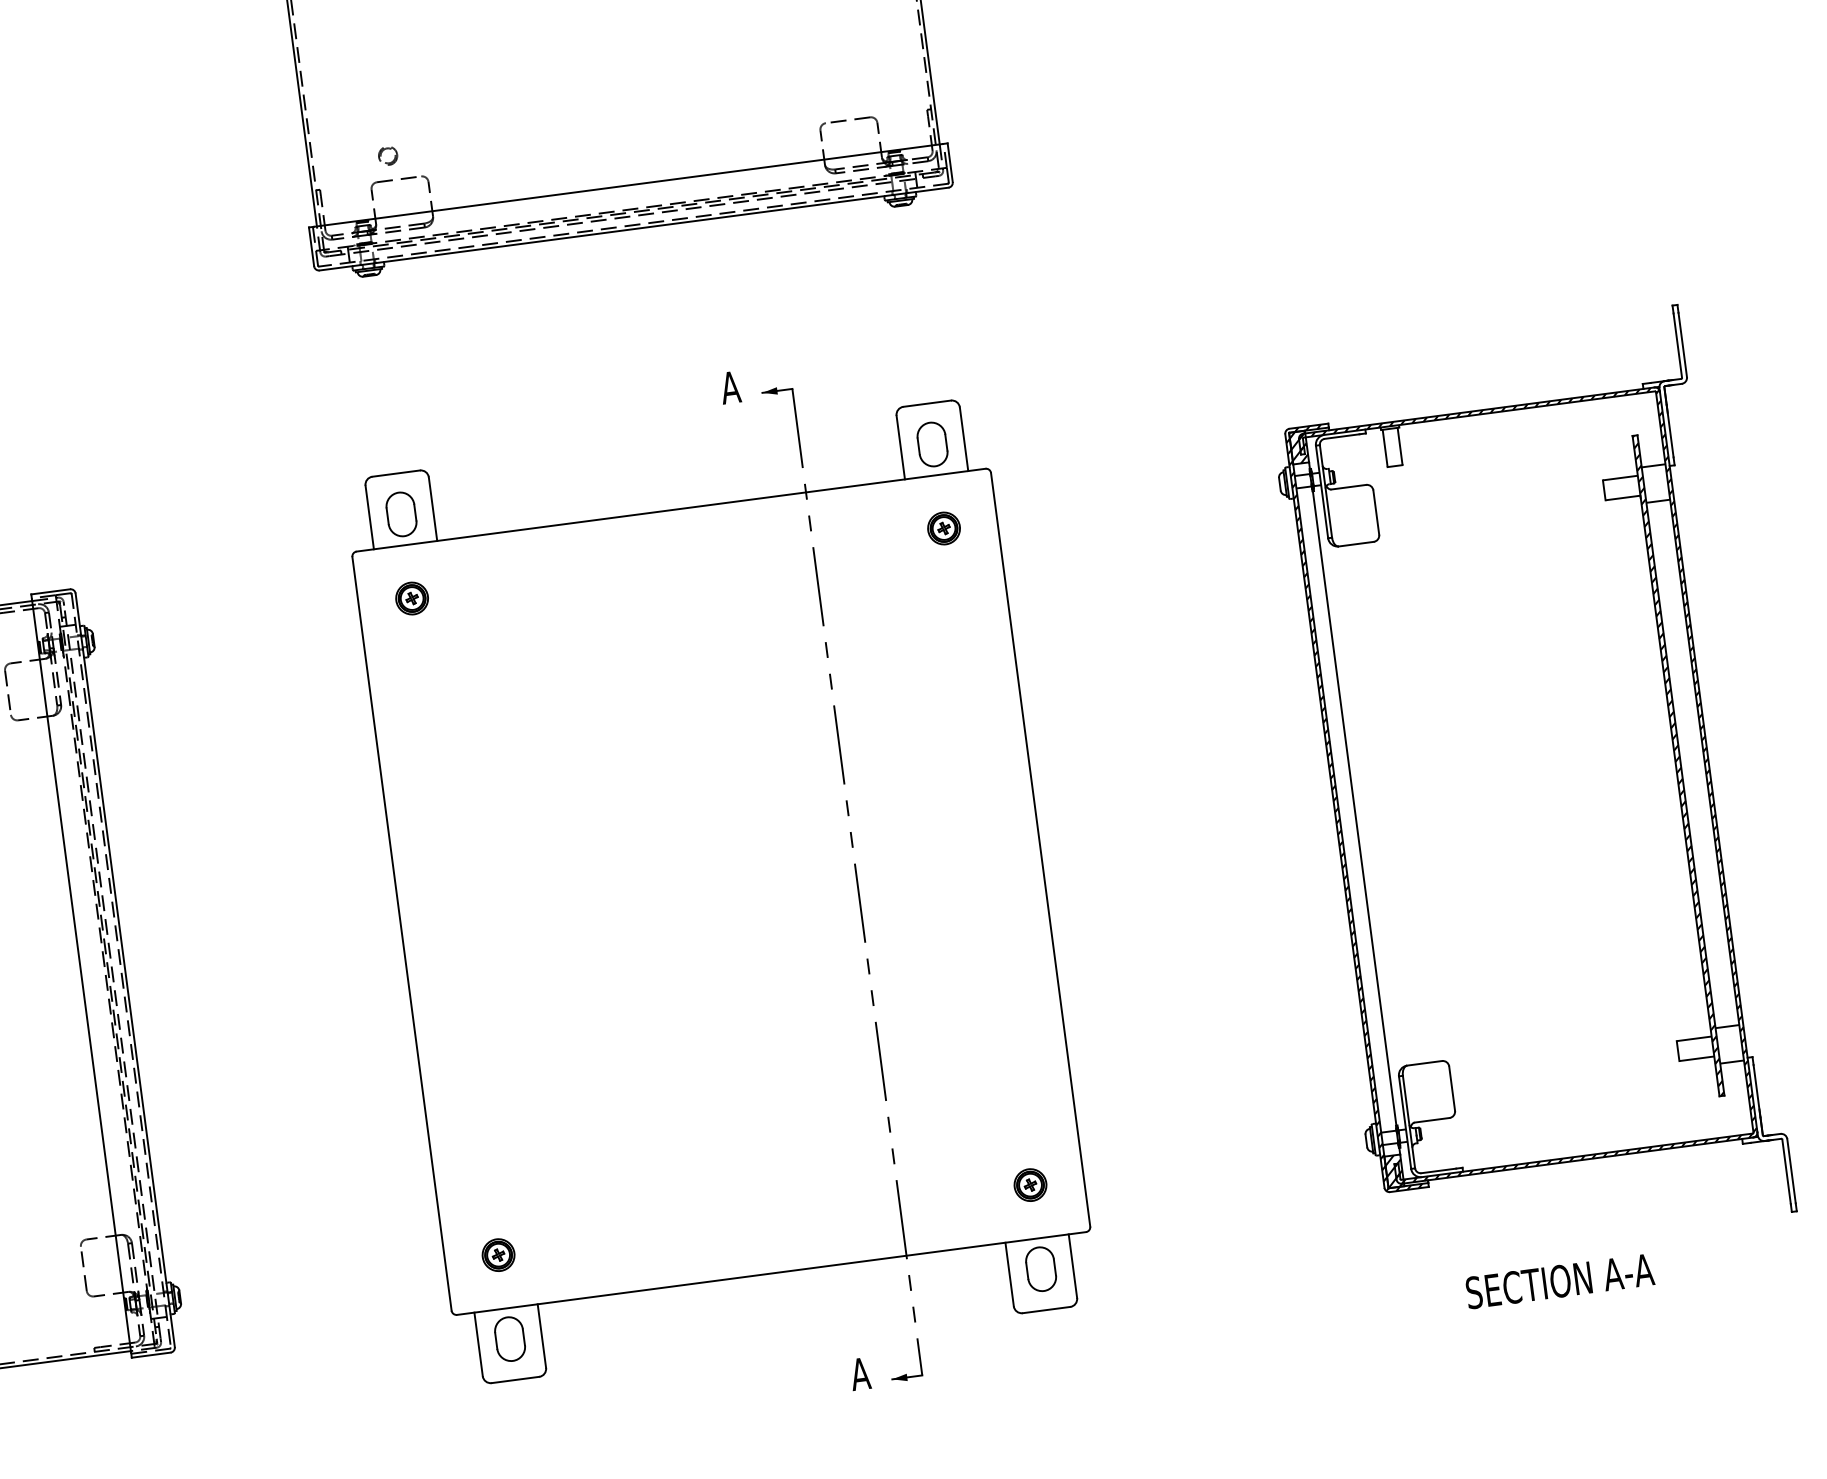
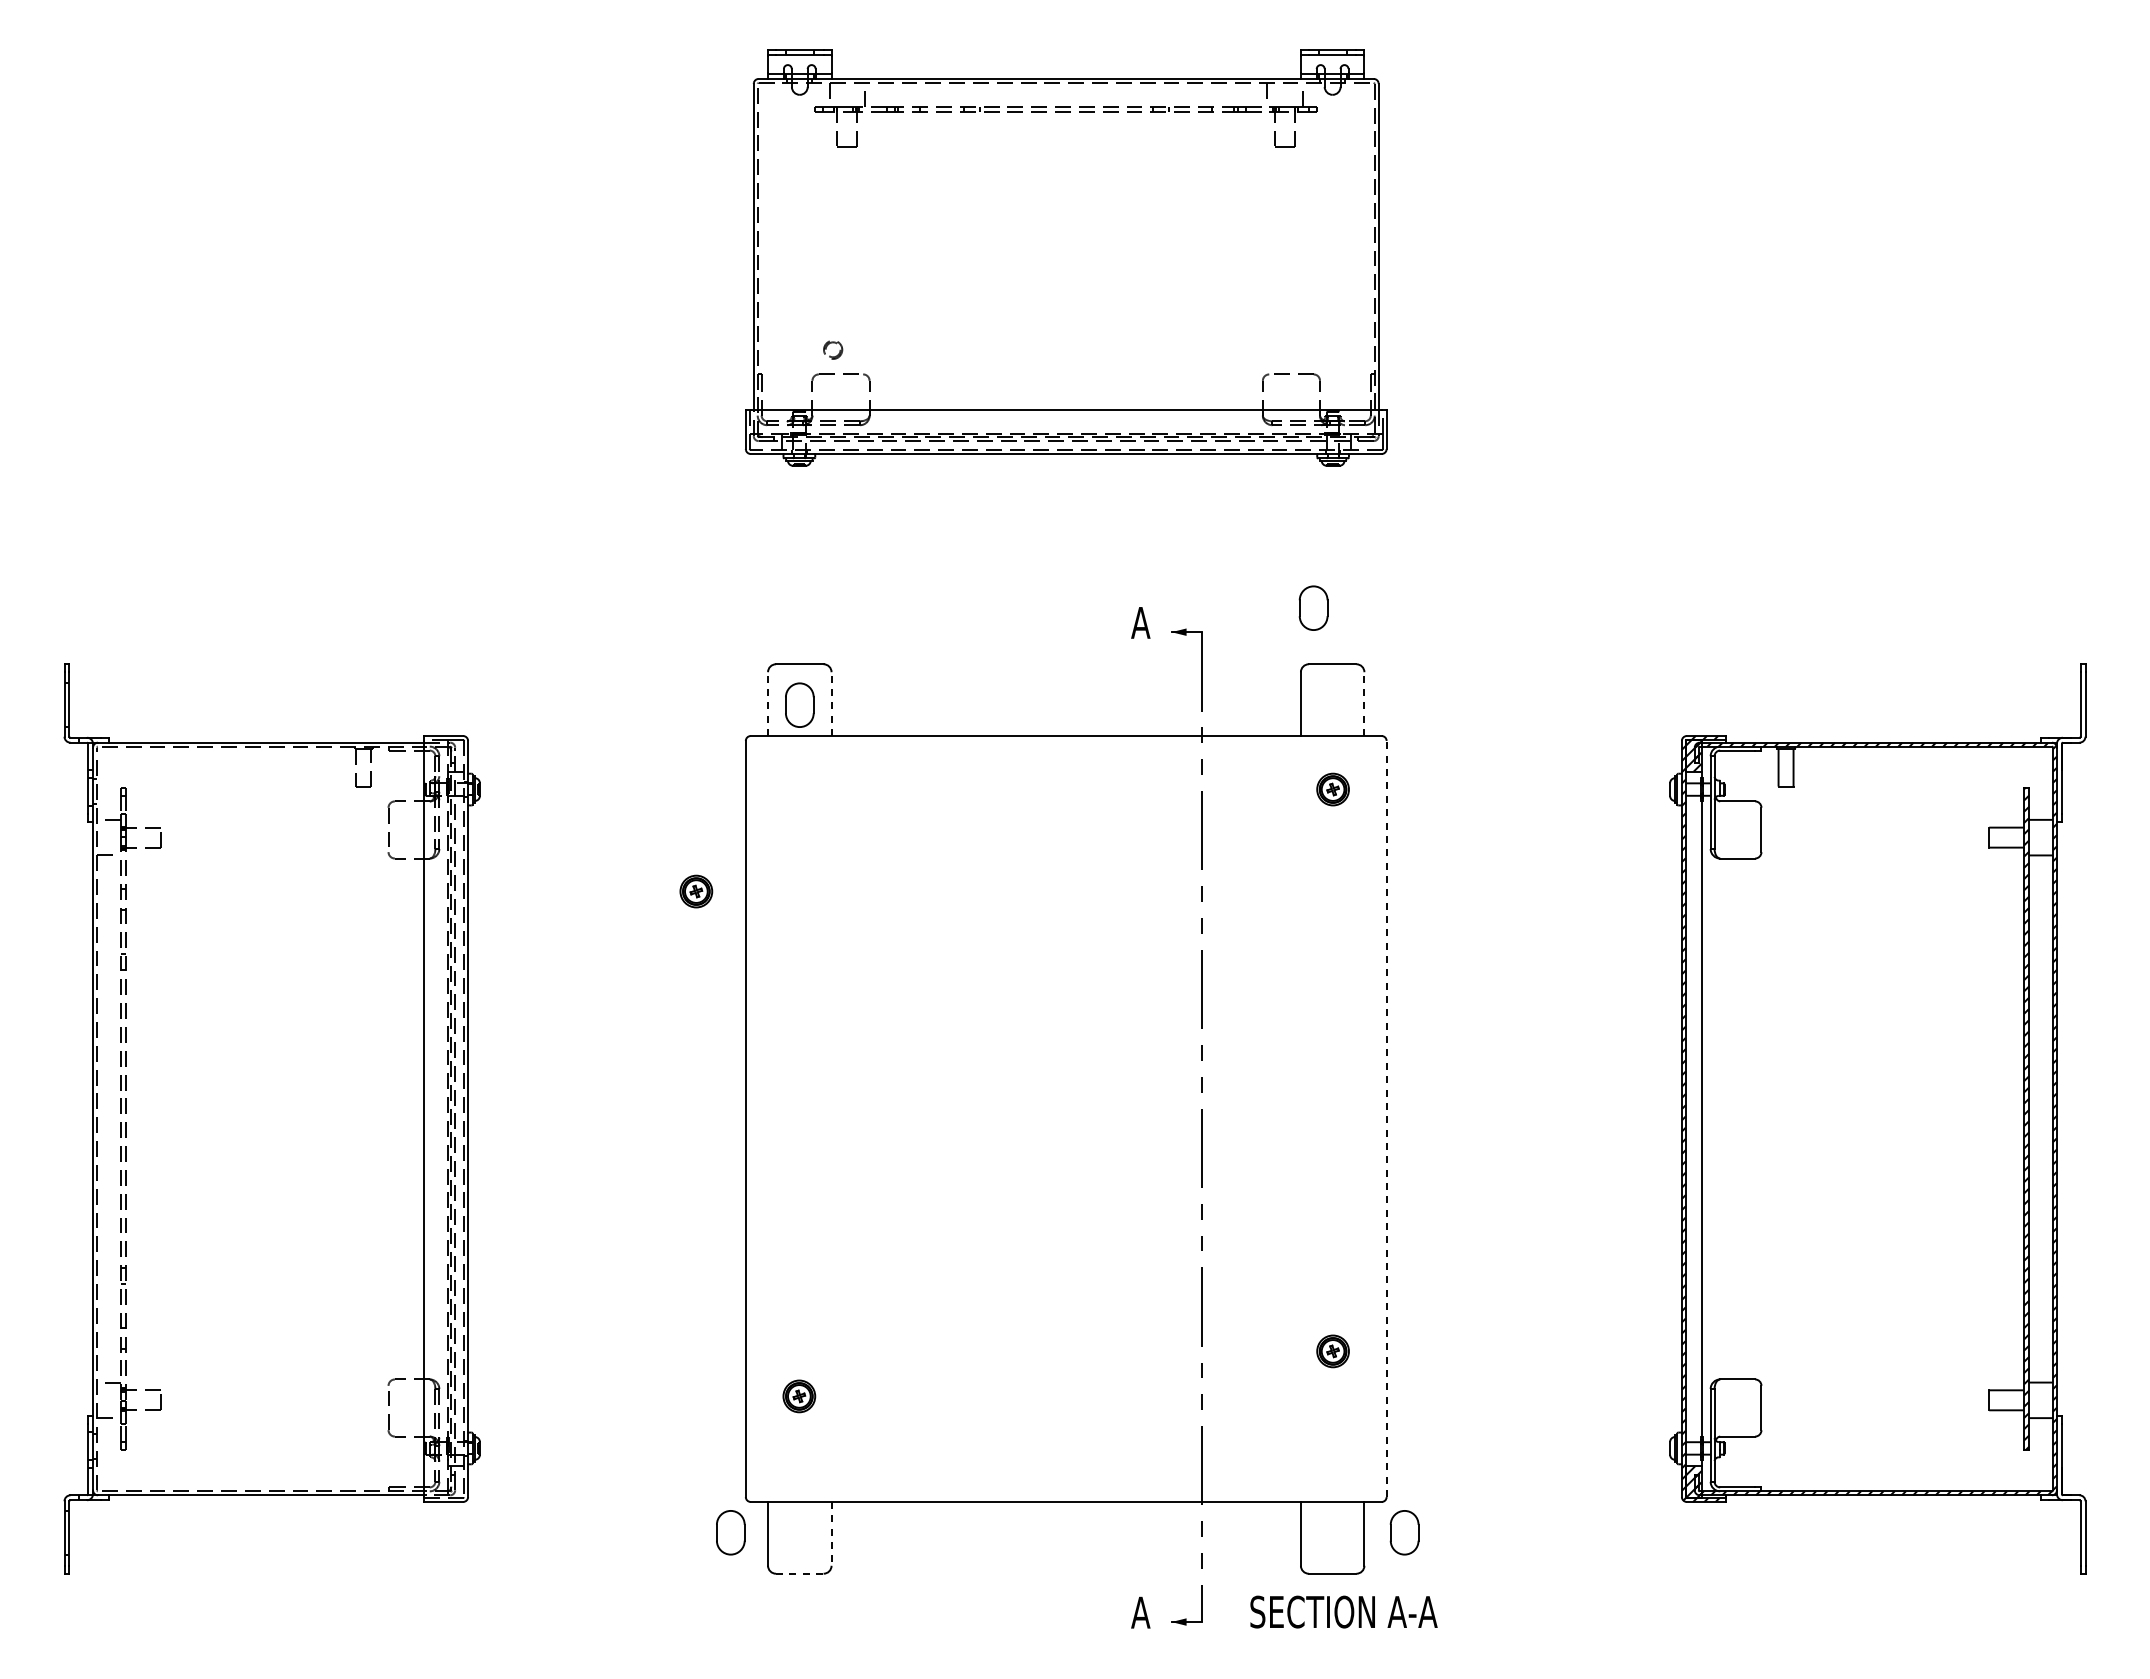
line: (964, 439) -> (1364, 704), solid -> dashed
part: (932, 443) -> (1313, 607), moved
line: (433, 509) -> (831, 704), solid -> dashed
line: (370, 517) -> (768, 704), solid -> dashed
part: (412, 598) -> (696, 891), moved
line: (1040, 849) -> (1386, 1118), solid -> dashed
part: (1029, 1185) -> (1332, 1351), moved
part: (498, 1255) -> (799, 1396), moved
part: (1040, 1269) -> (1404, 1532), moved
text: (1559, 1280) -> (1343, 1611), moved
line: (541, 1335) -> (831, 1533), solid -> dashed
part: (509, 1338) -> (730, 1532), moved
line: (515, 1379) -> (799, 1573), solid -> dashed

